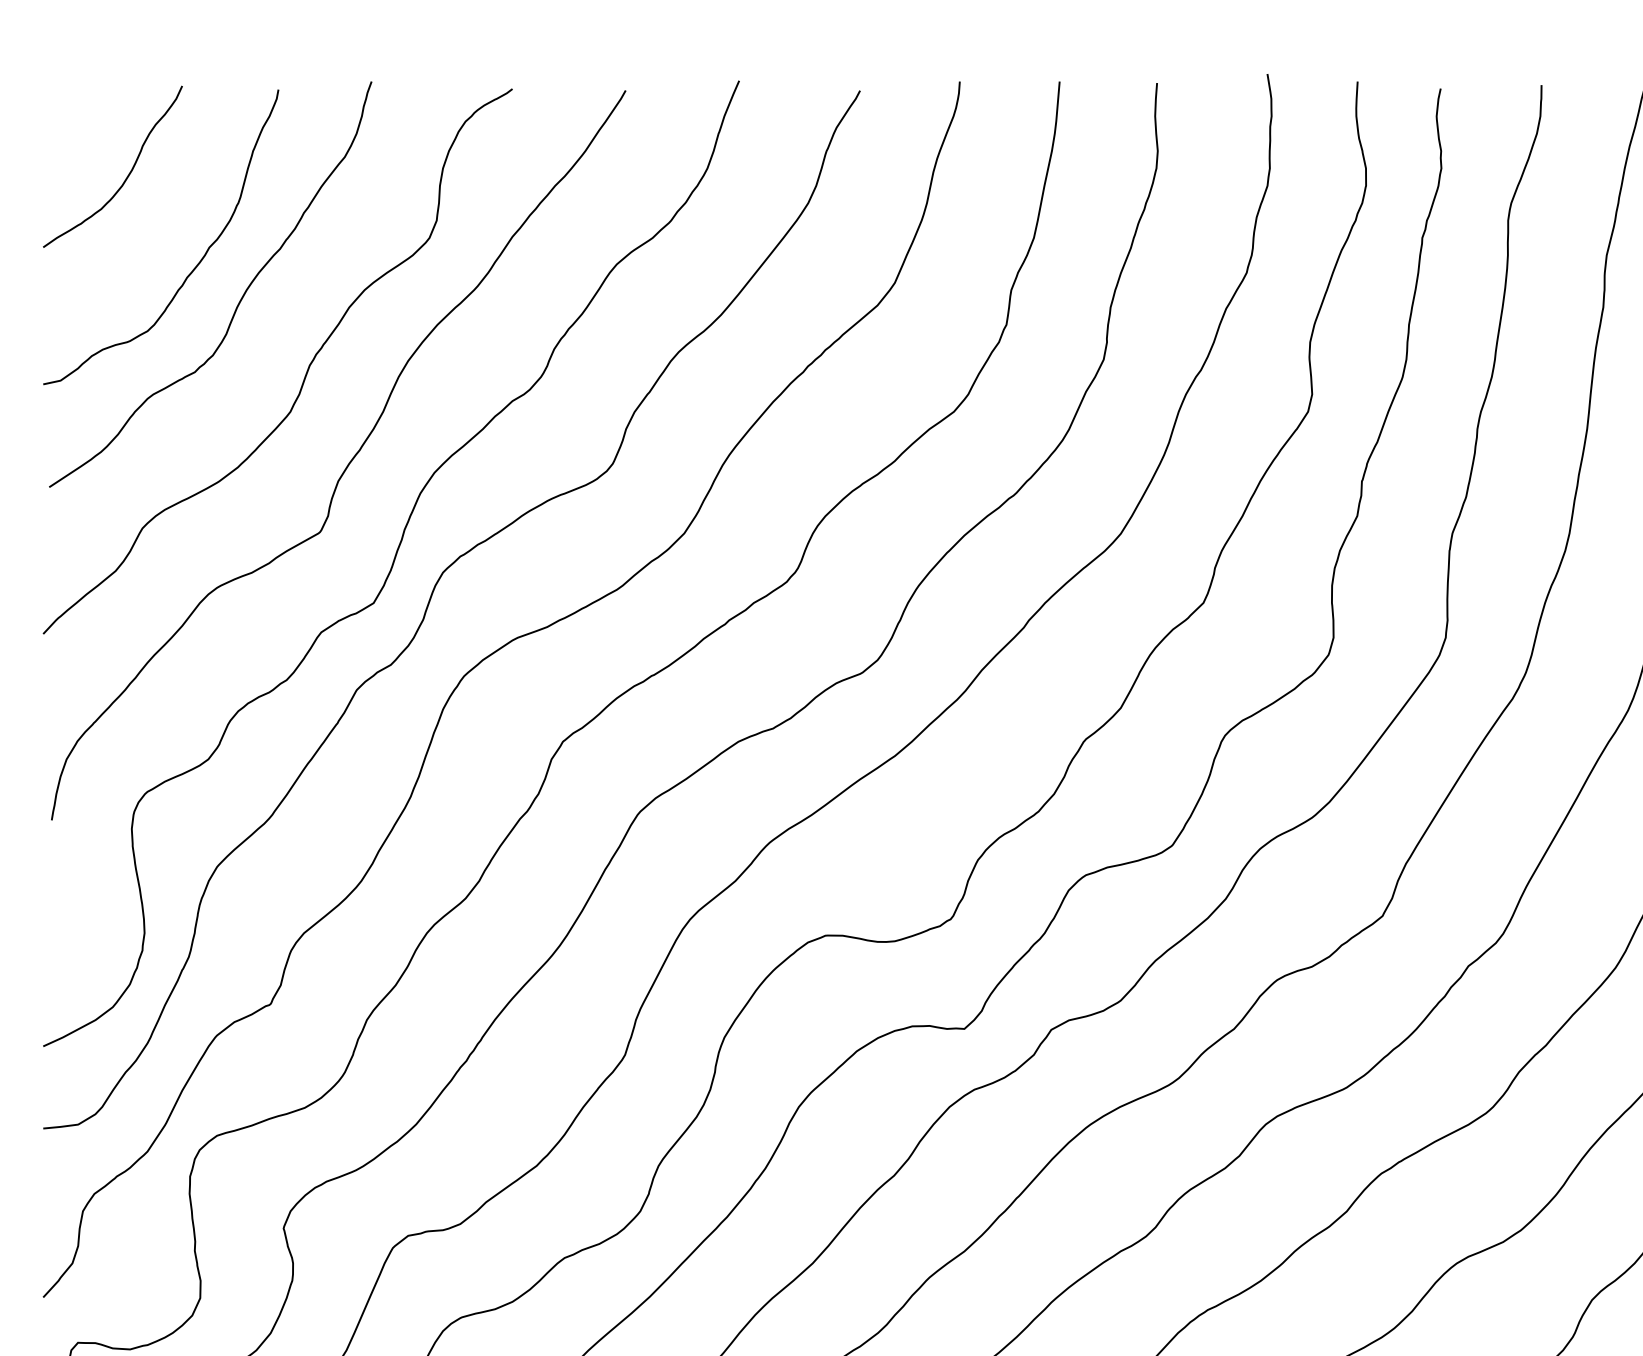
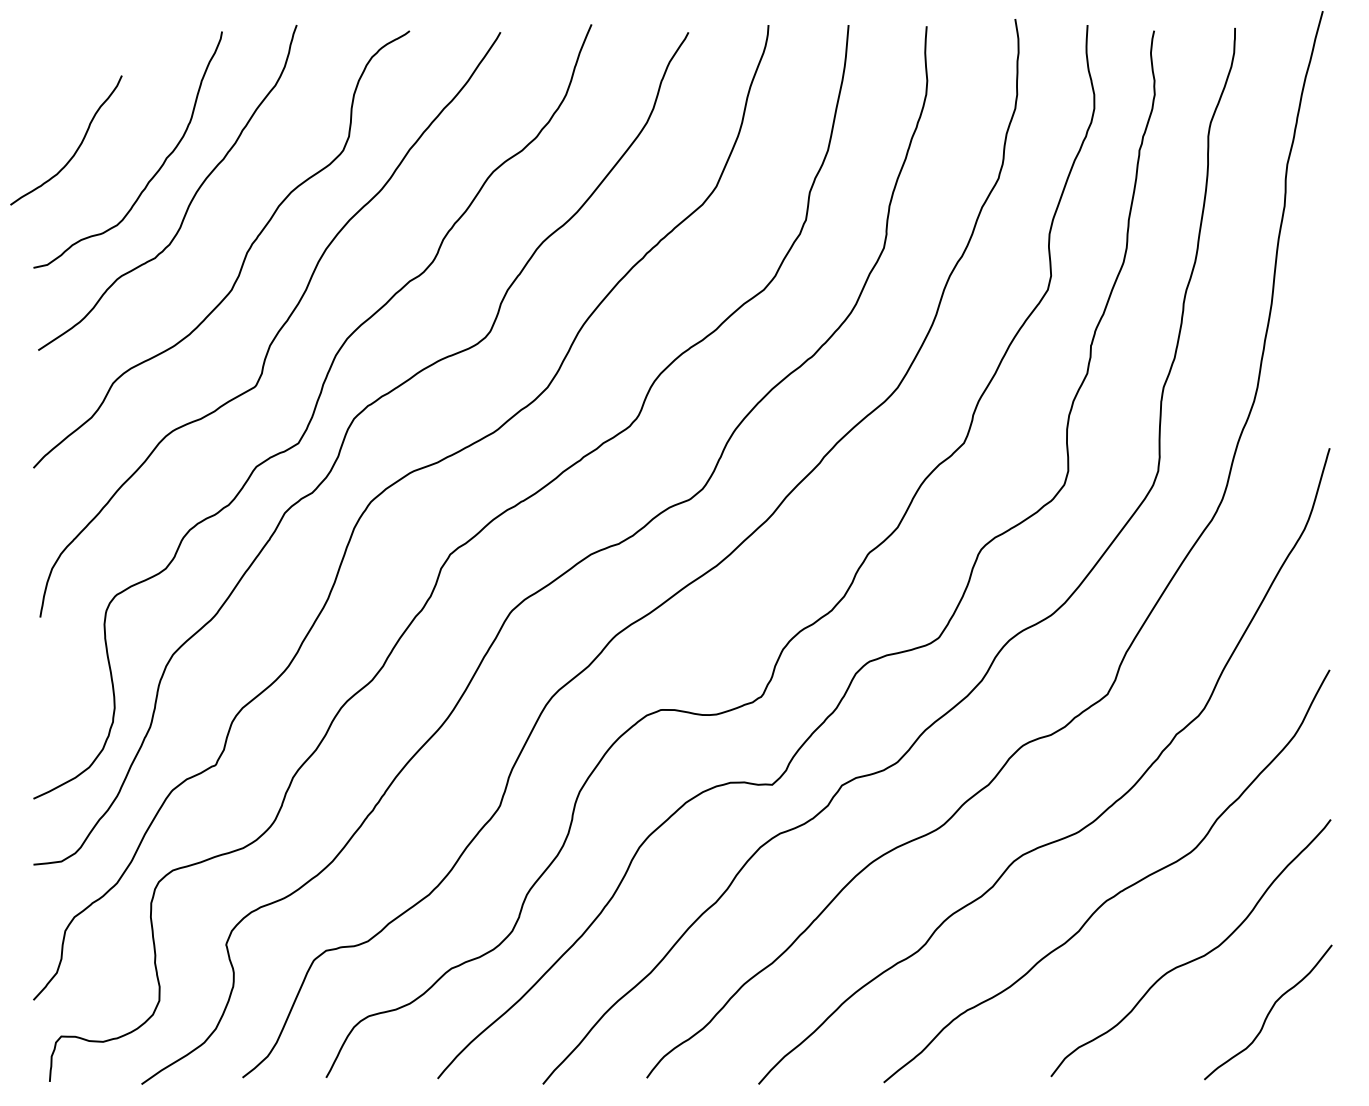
curve: (126, 175) -> (77, 147), moved

